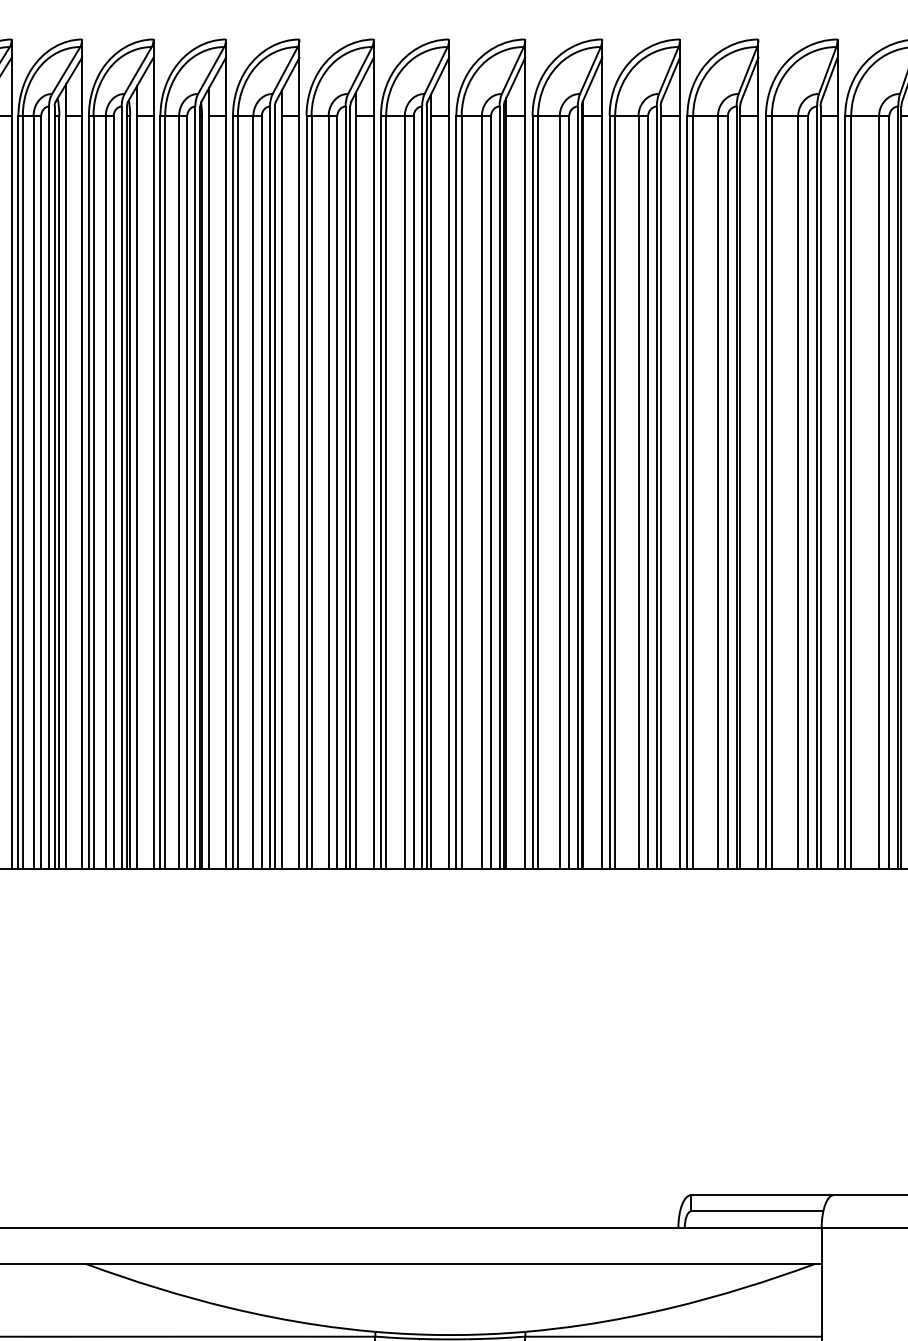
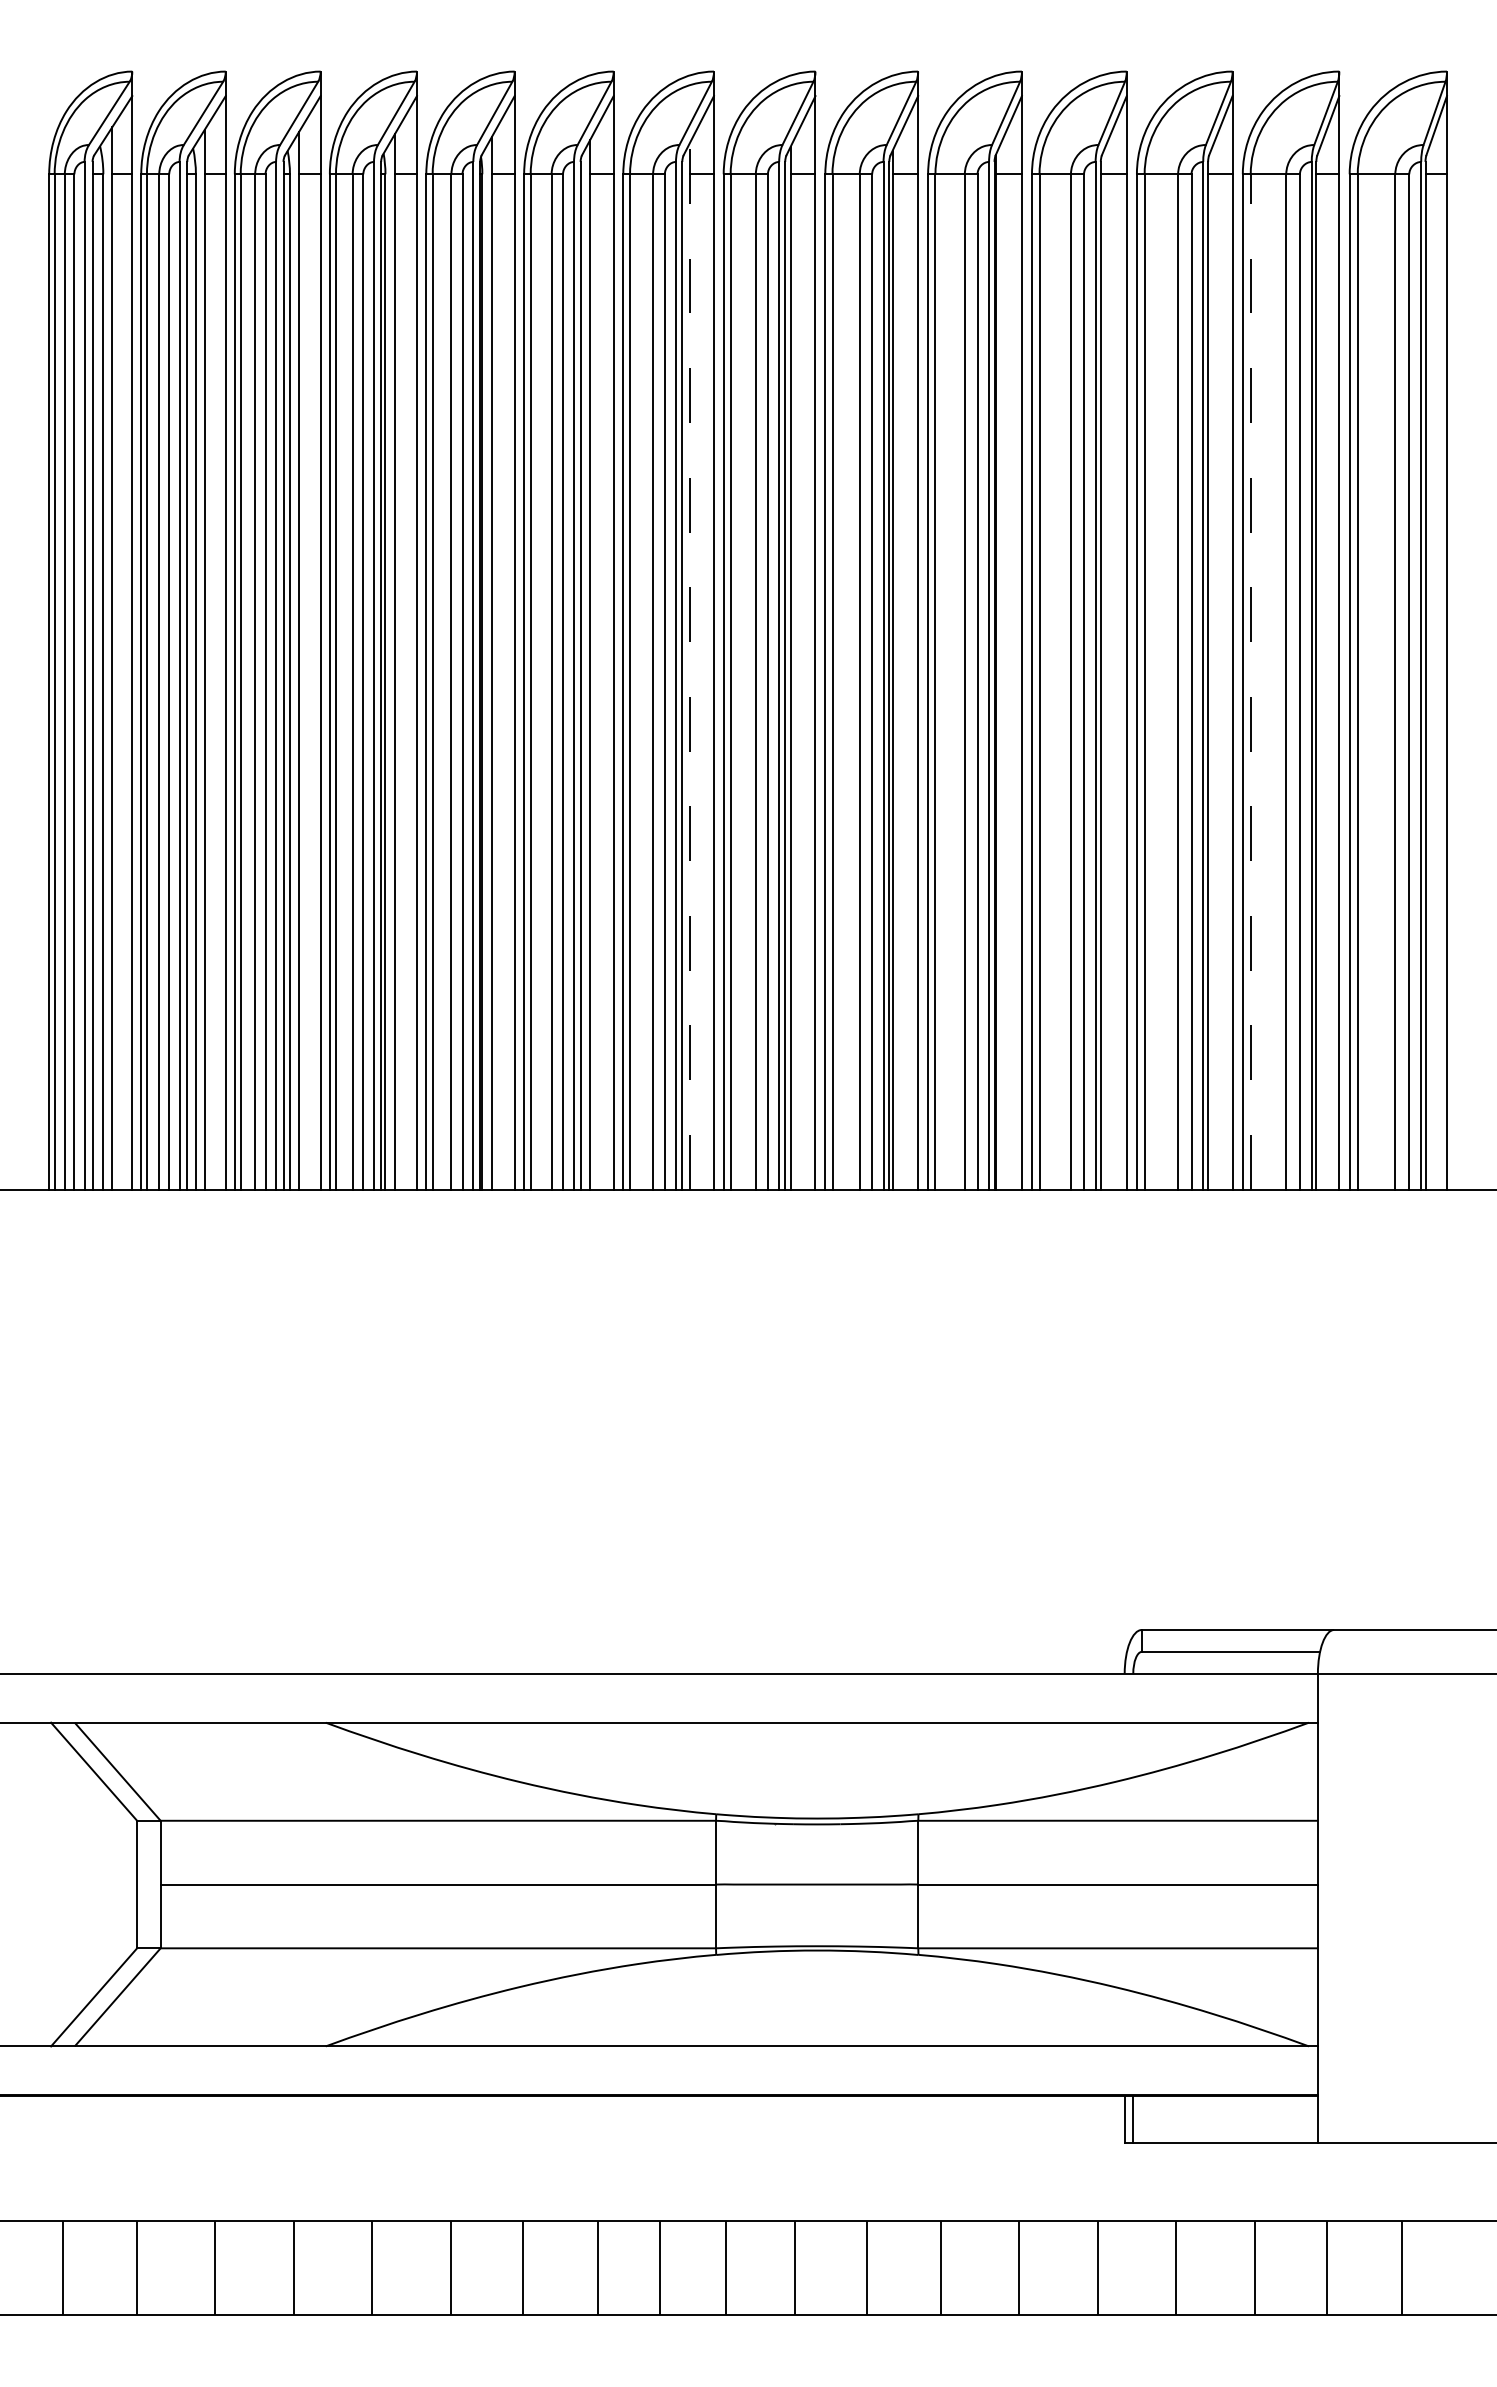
line: (355, 480) -> (689, 666), solid -> dashed
line: (771, 492) -> (1250, 682), solid -> dashed

